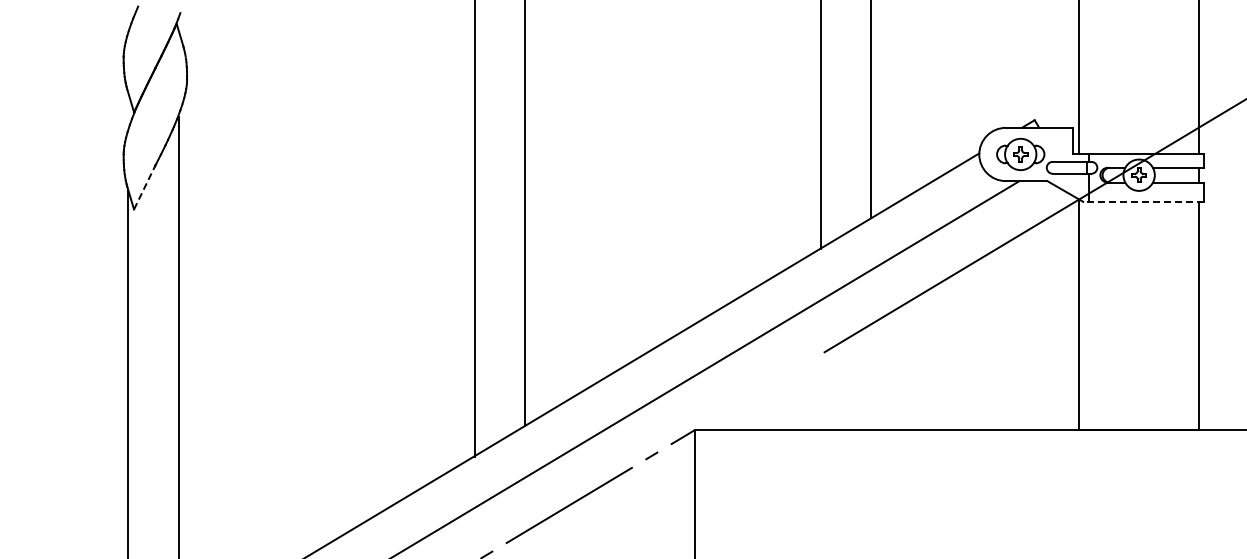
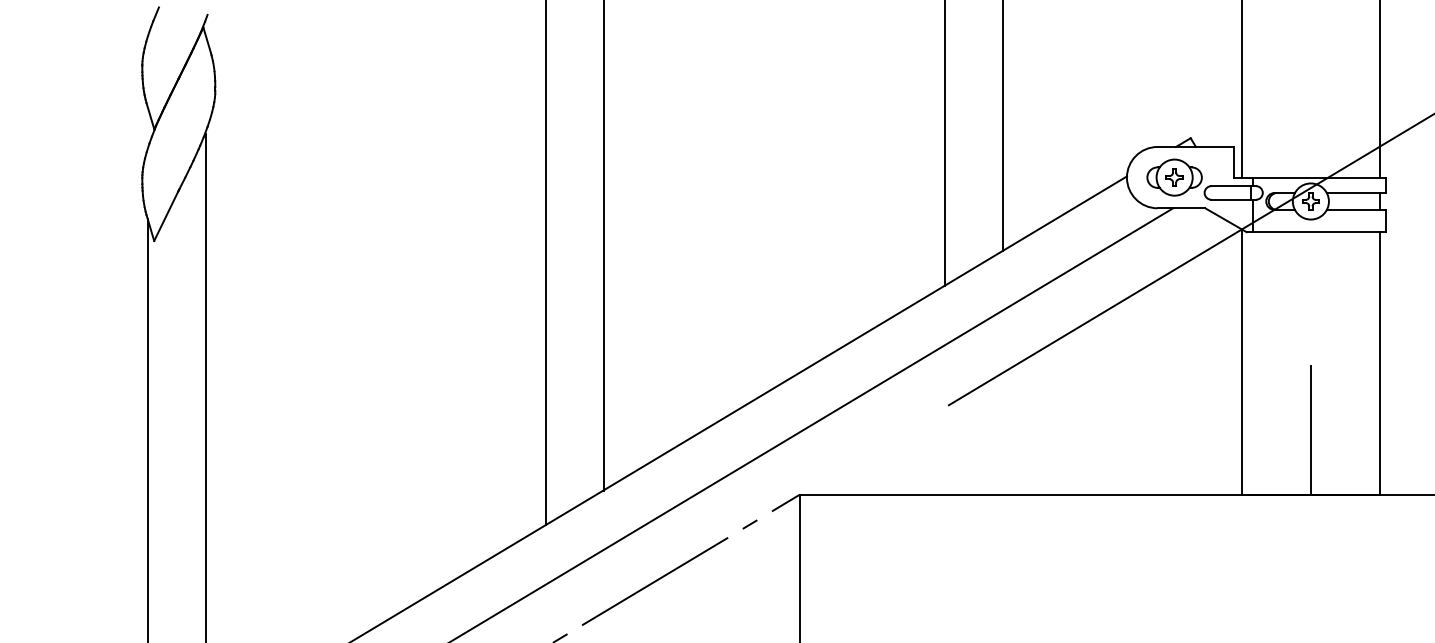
line: (144, 187) -> (166, 215), dashed -> solid
line: (1143, 201) -> (1315, 231), dashed -> solid
line: (1139, 373) -> (1311, 429), added

